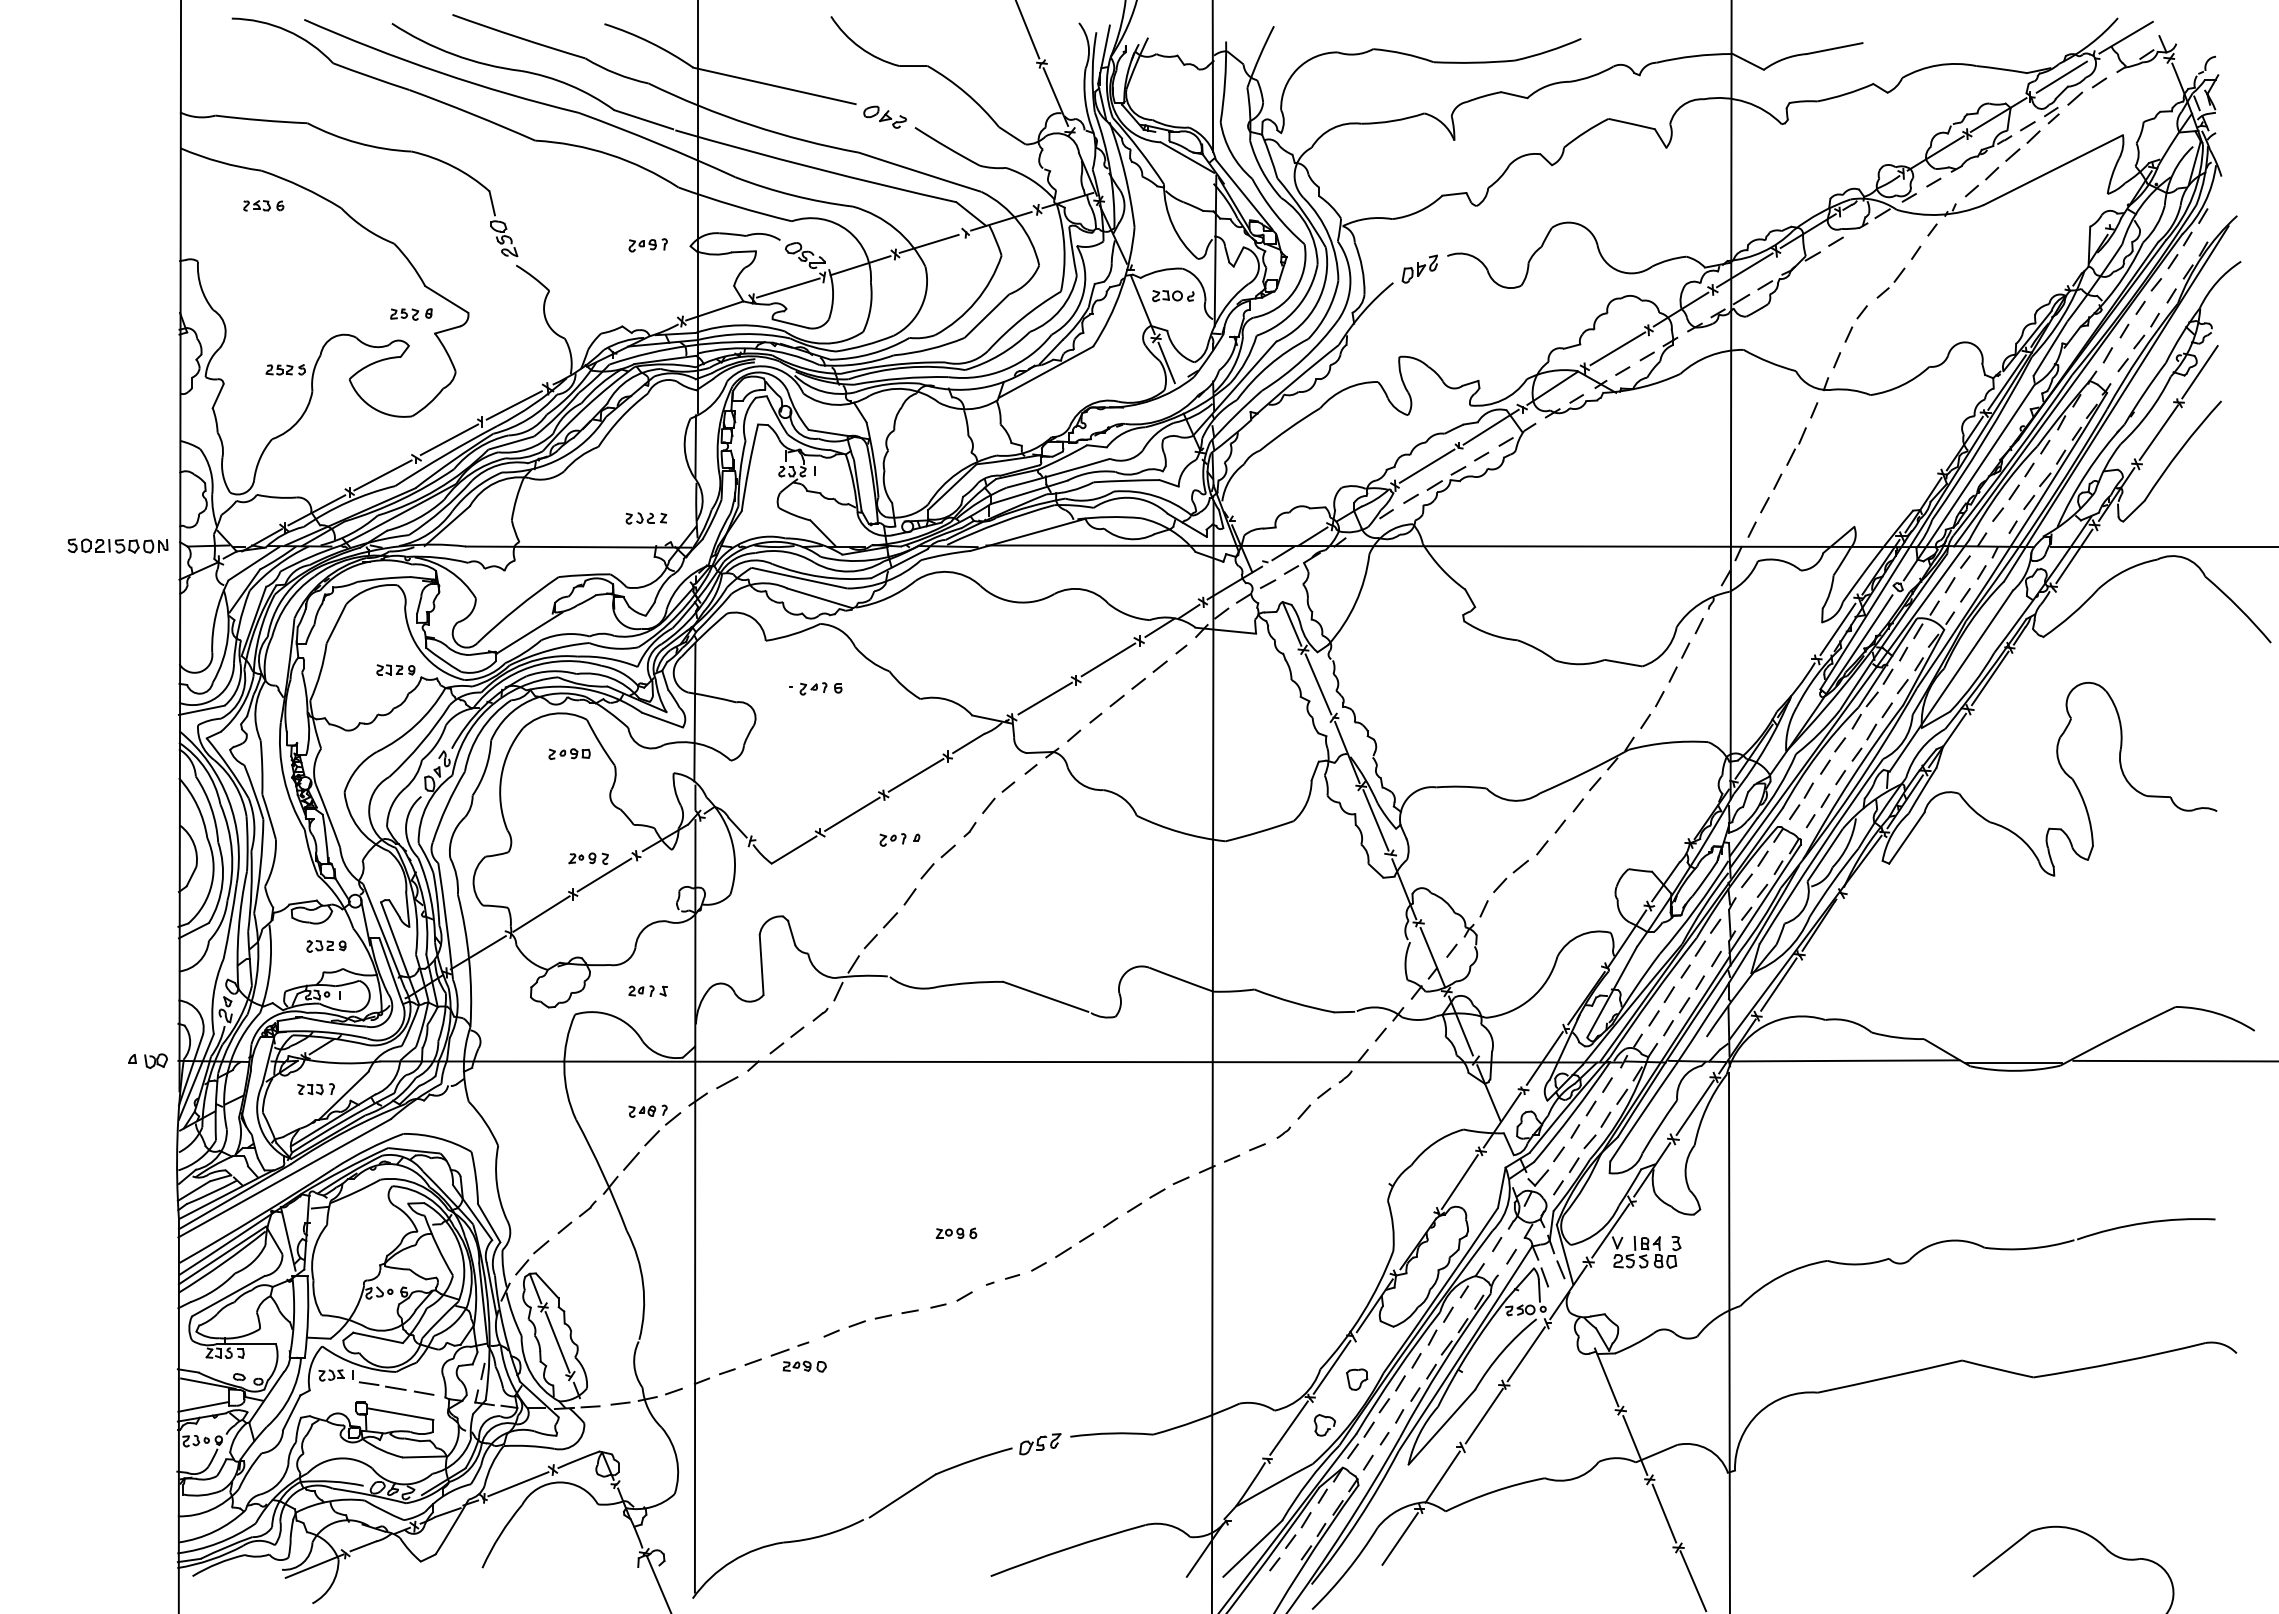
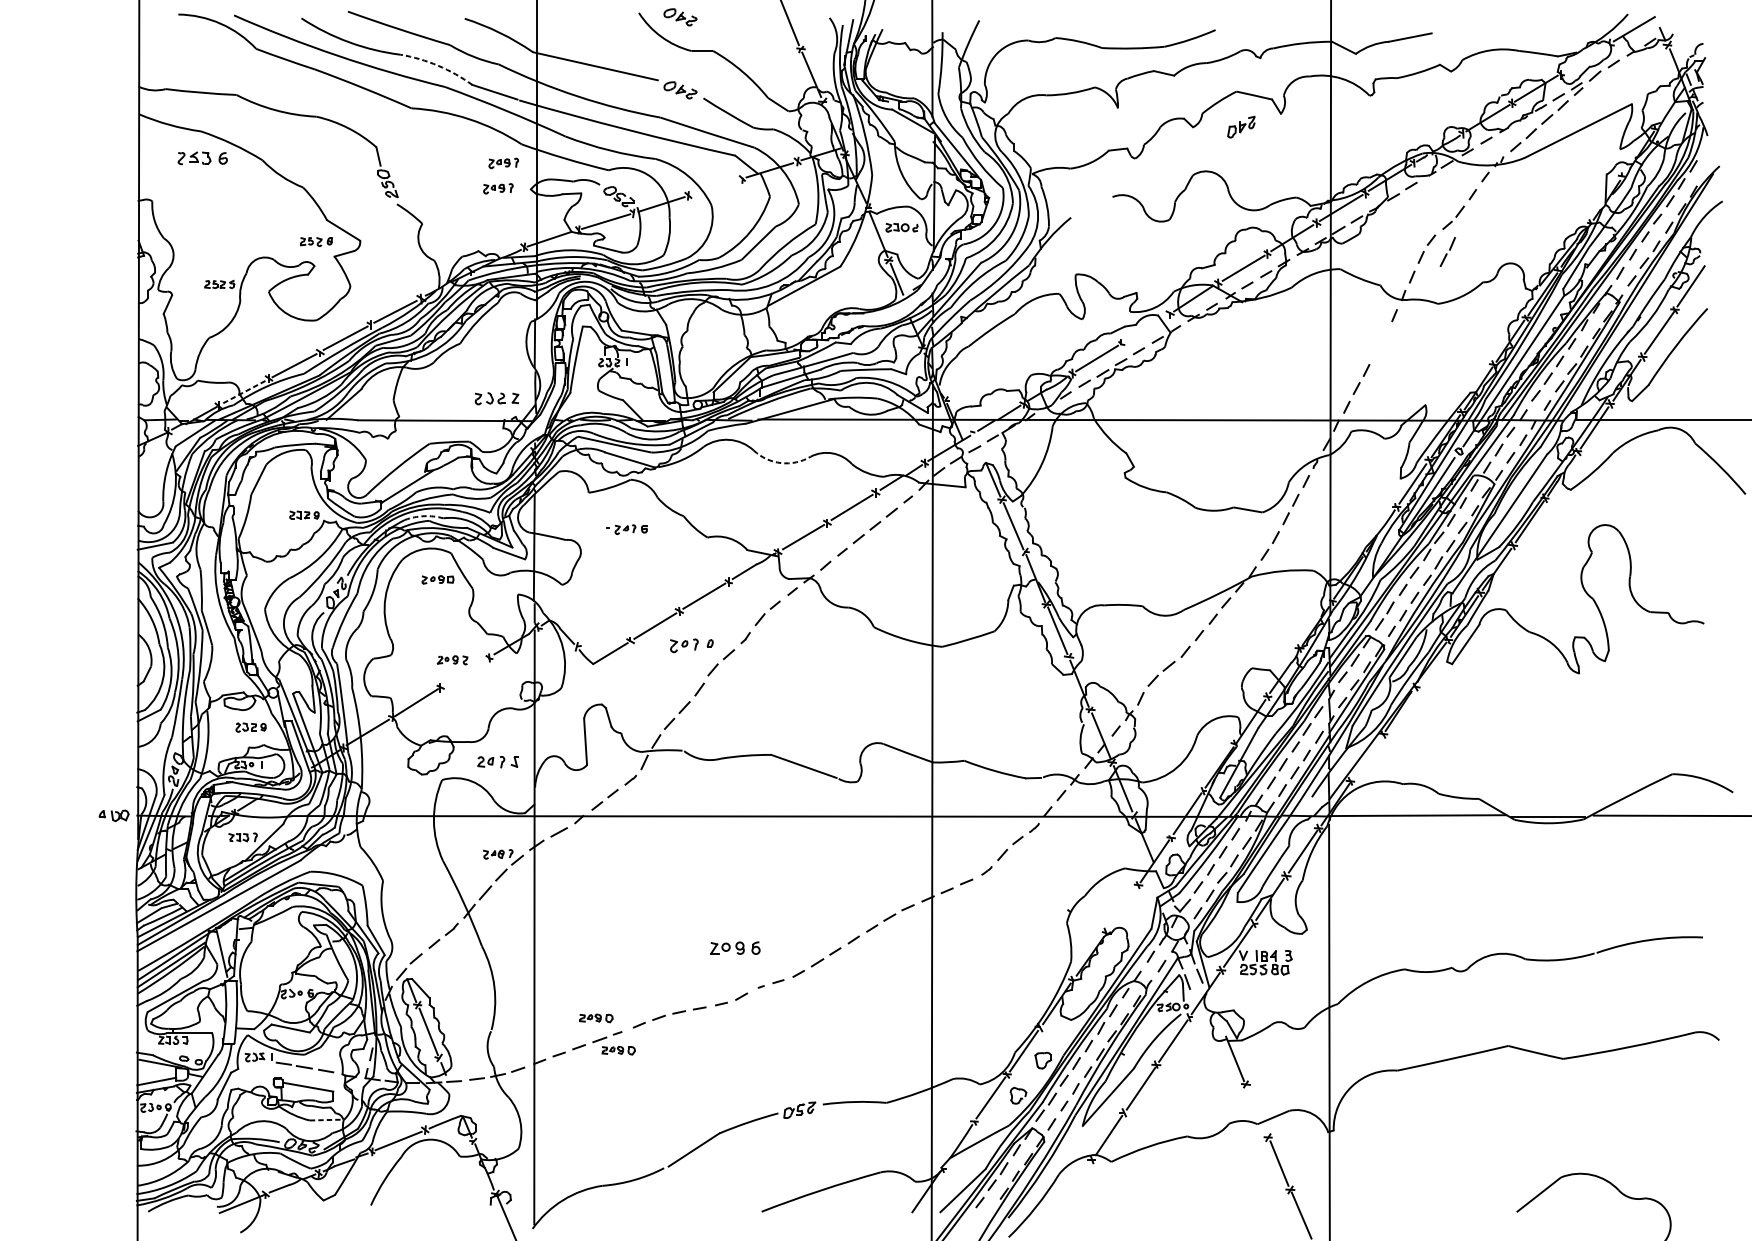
part: (885, 21) -> (680, 16), added
line: (2061, 76) -> (1584, 59), removed
arc: (569, 85) -> (437, 65), solid -> dashed
part: (263, 205) -> (202, 158), size x1.6
part: (654, 212) -> (503, 163), added
line: (928, 243) -> (713, 187), removed
part: (1419, 268) -> (1241, 126), moved
line: (1490, 426) -> (1145, 328), removed
part: (1796, 446) -> (1447, 251), moved
line: (316, 510) -> (243, 392), solid -> dashed
part: (646, 518) -> (497, 398), size x1.4
part: (117, 545) -> (90, 419), removed
arc: (1016, 602) -> (781, 463), solid -> dashed
arc: (551, 671) -> (424, 516), solid -> dashed
part: (899, 839) -> (691, 645), size x1.4
line: (604, 874) -> (464, 672), removed
line: (1778, 984) -> (1367, 756), removed
part: (647, 990) -> (497, 761), size x1.4
line: (1459, 1182) -> (1121, 909), removed
part: (956, 1233) -> (735, 948), size x1.6
part: (775, 1324) -> (596, 1018), added
line: (1635, 1445) -> (1257, 1111), removed
line: (424, 1456) -> (326, 1119), solid -> dashed
line: (1399, 1538) -> (1075, 1182), removed

